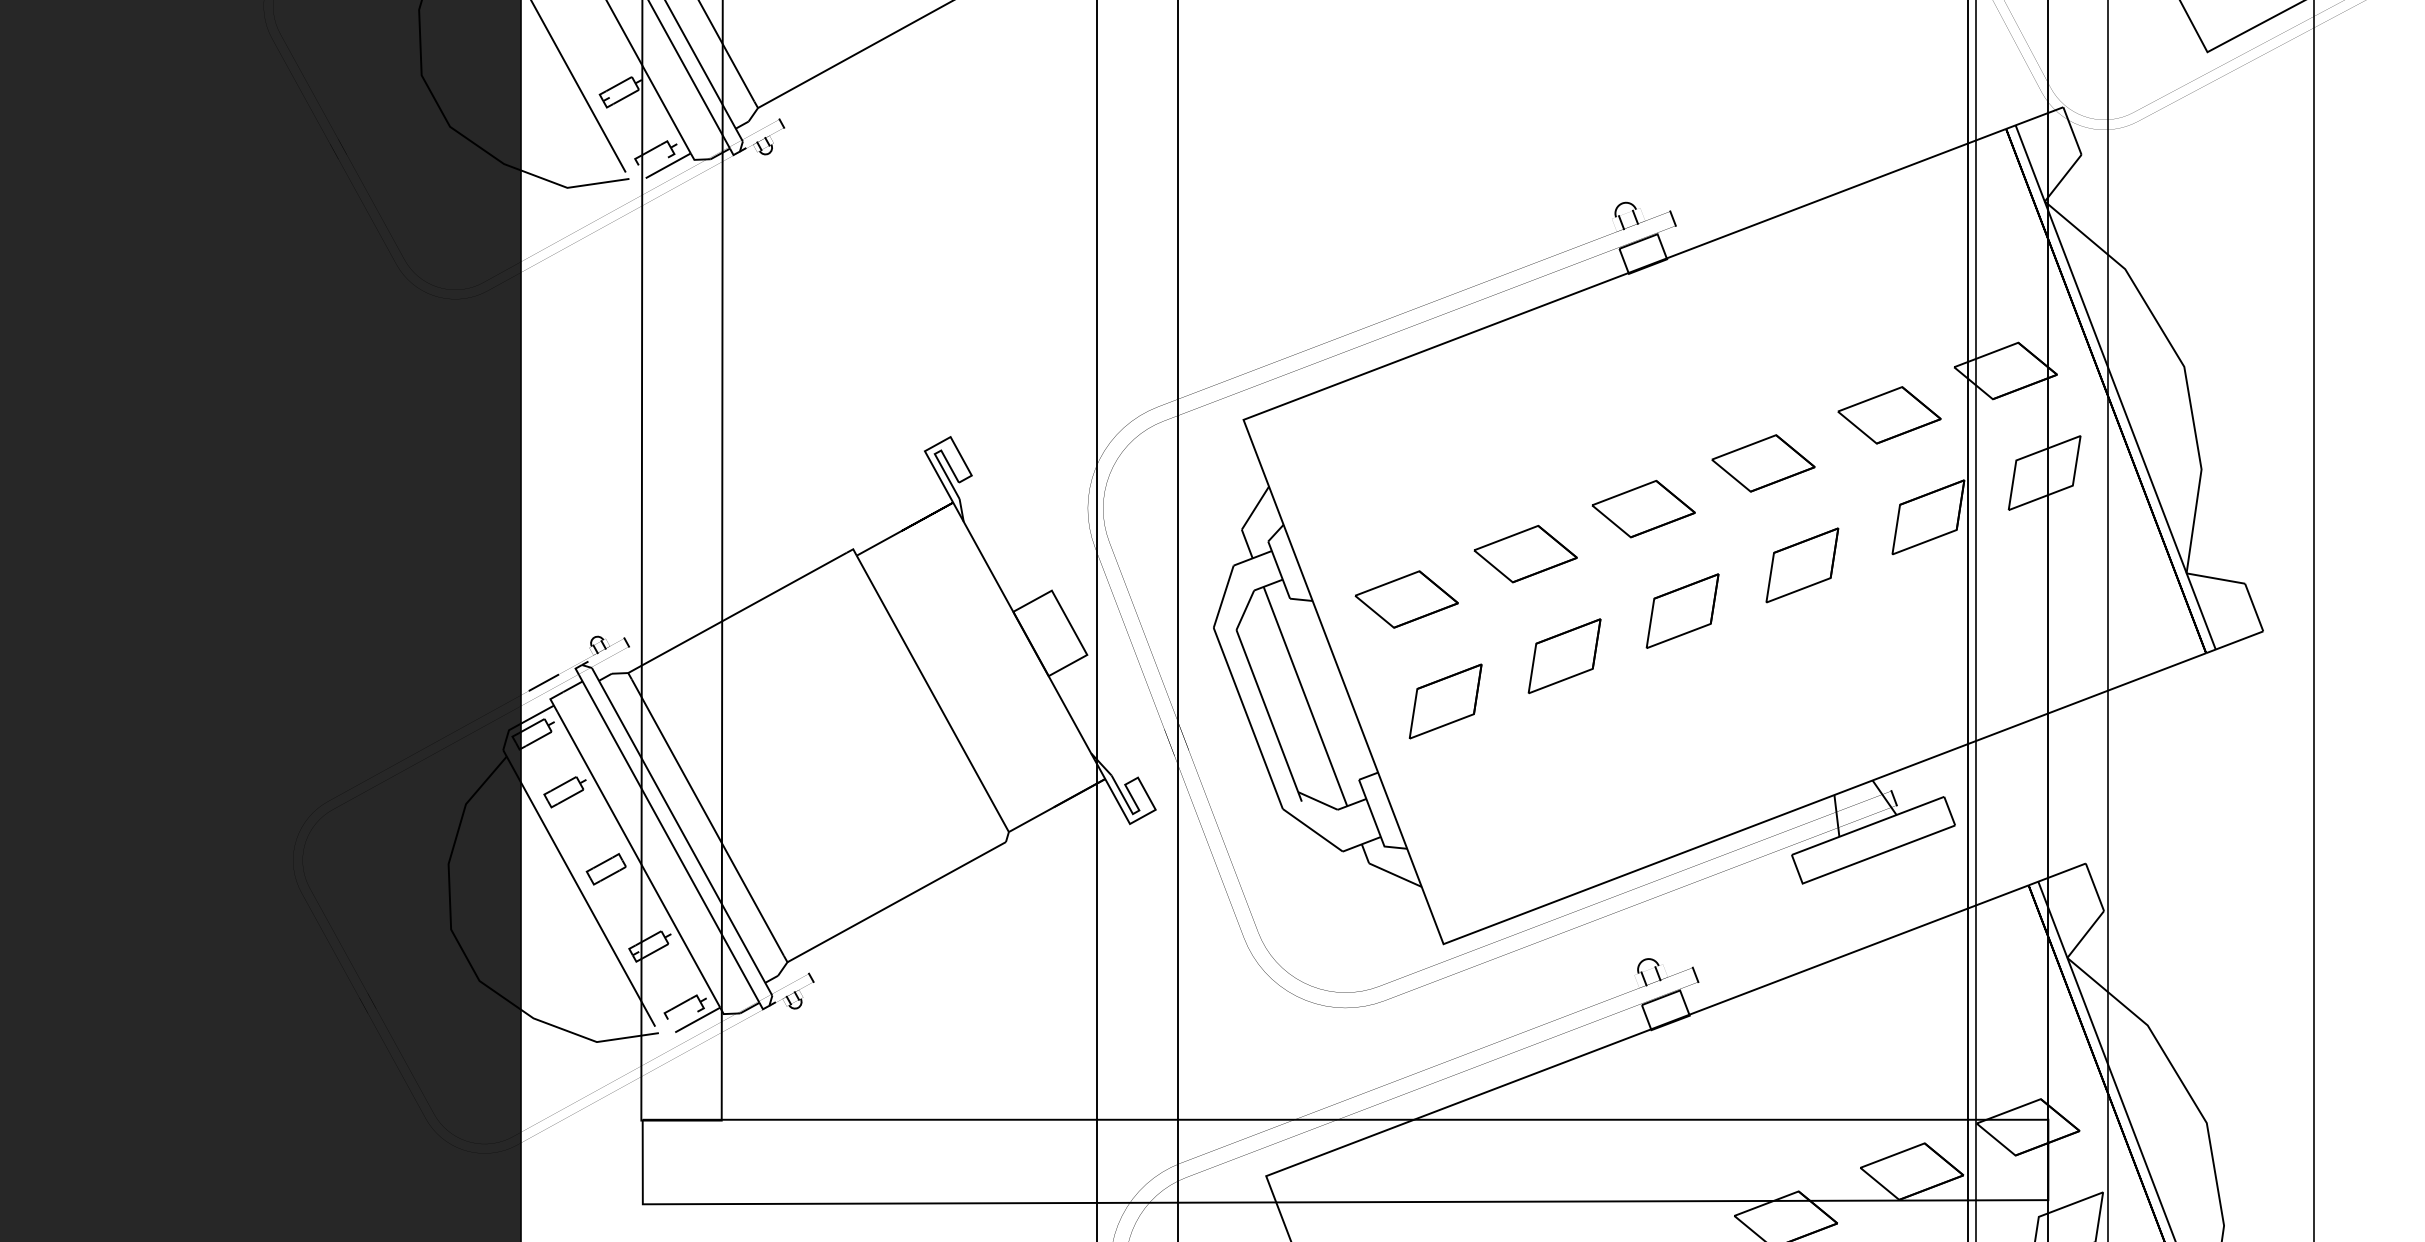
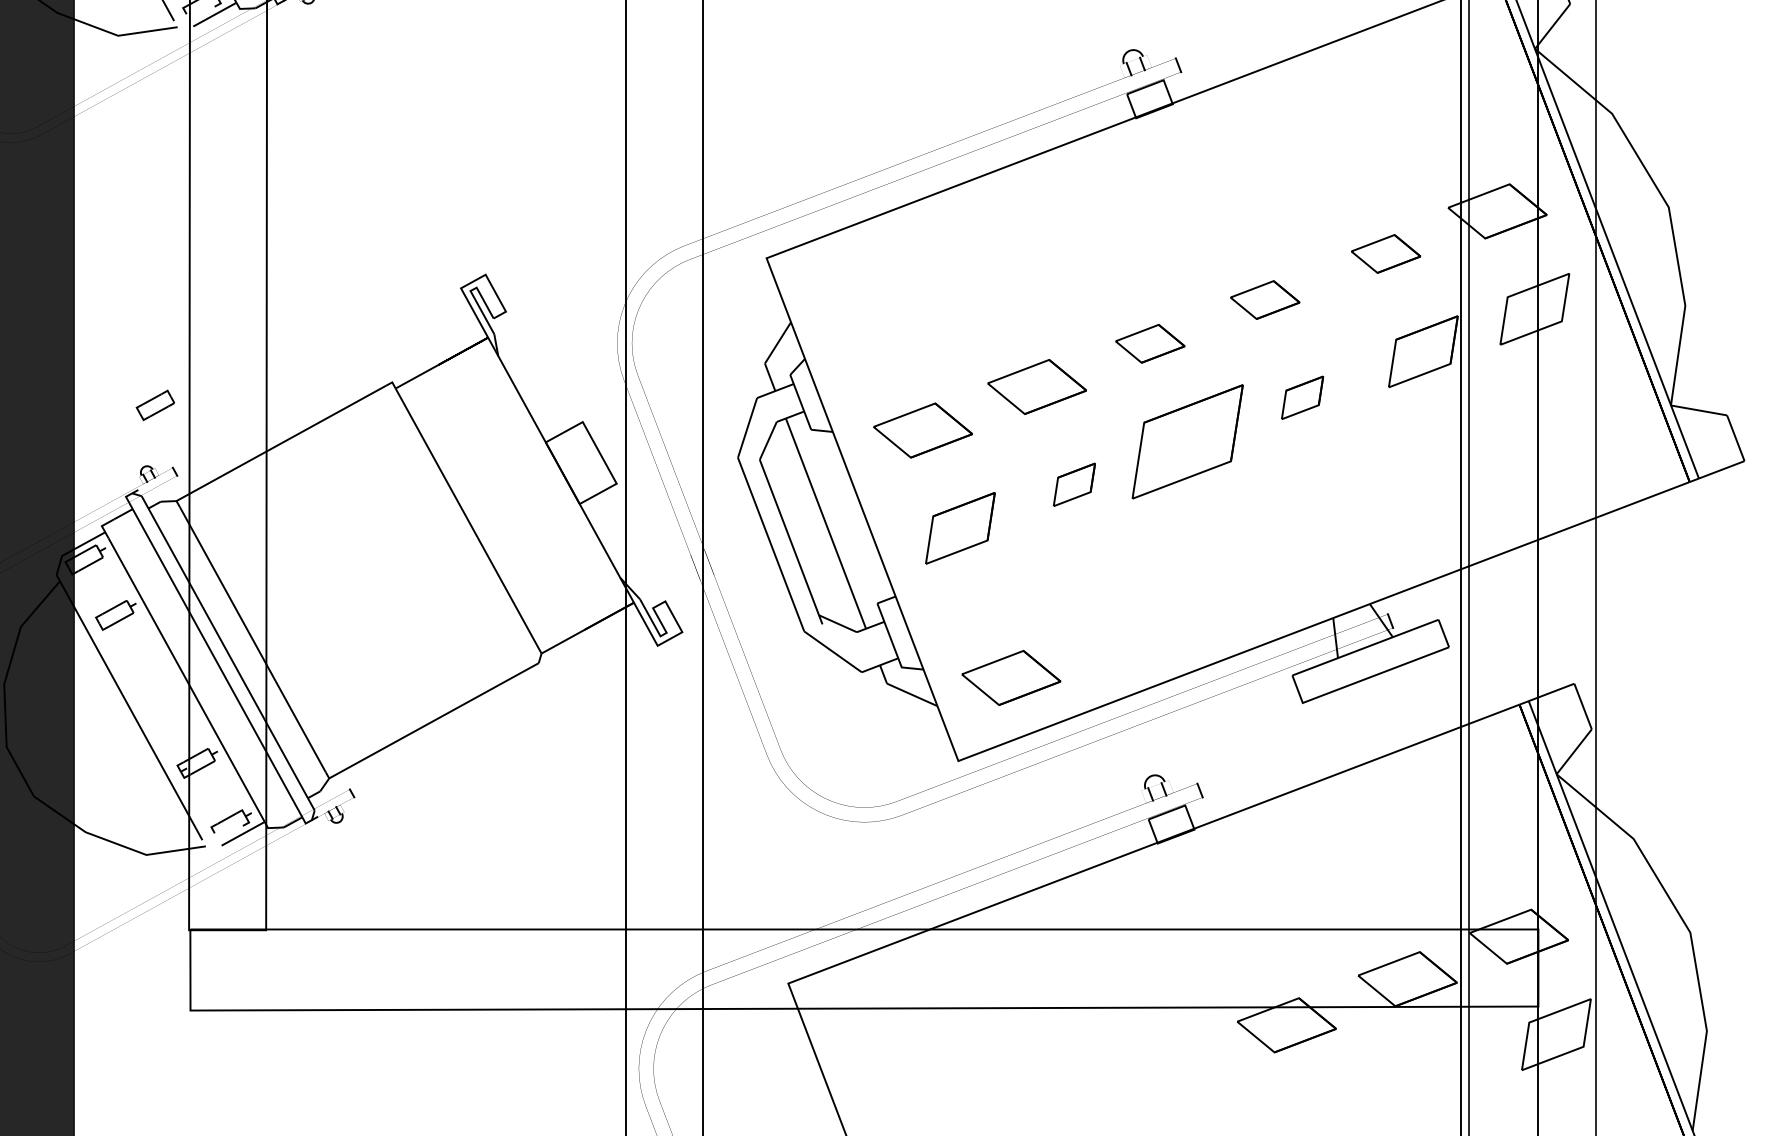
part: (1889, 415) -> (1386, 254), size x0.7
part: (1763, 463) -> (1265, 300), size x0.7
part: (1643, 508) -> (1150, 343), size x0.7
part: (1802, 565) -> (1302, 397), size x0.6
part: (1682, 610) -> (1187, 441), size x1.6
part: (1564, 655) -> (1074, 484), size x0.6
line: (543, 682) -> (95, 510), removed
part: (1498, 857) -> (1011, 677), added
part: (605, 869) -> (154, 405), moved

